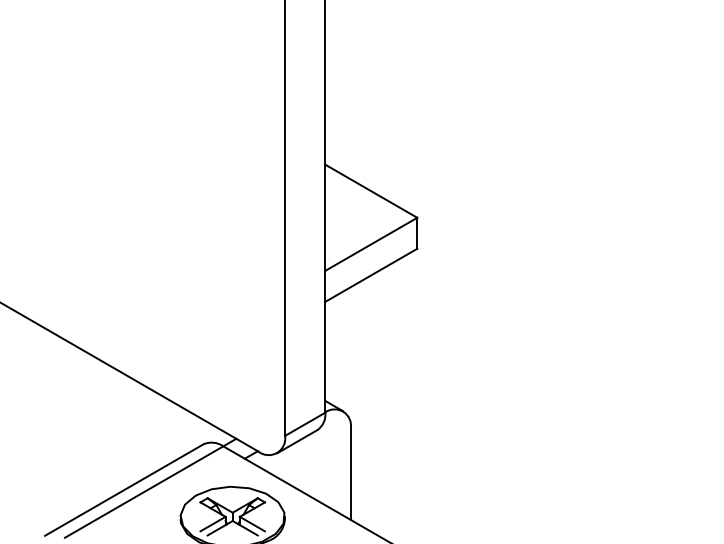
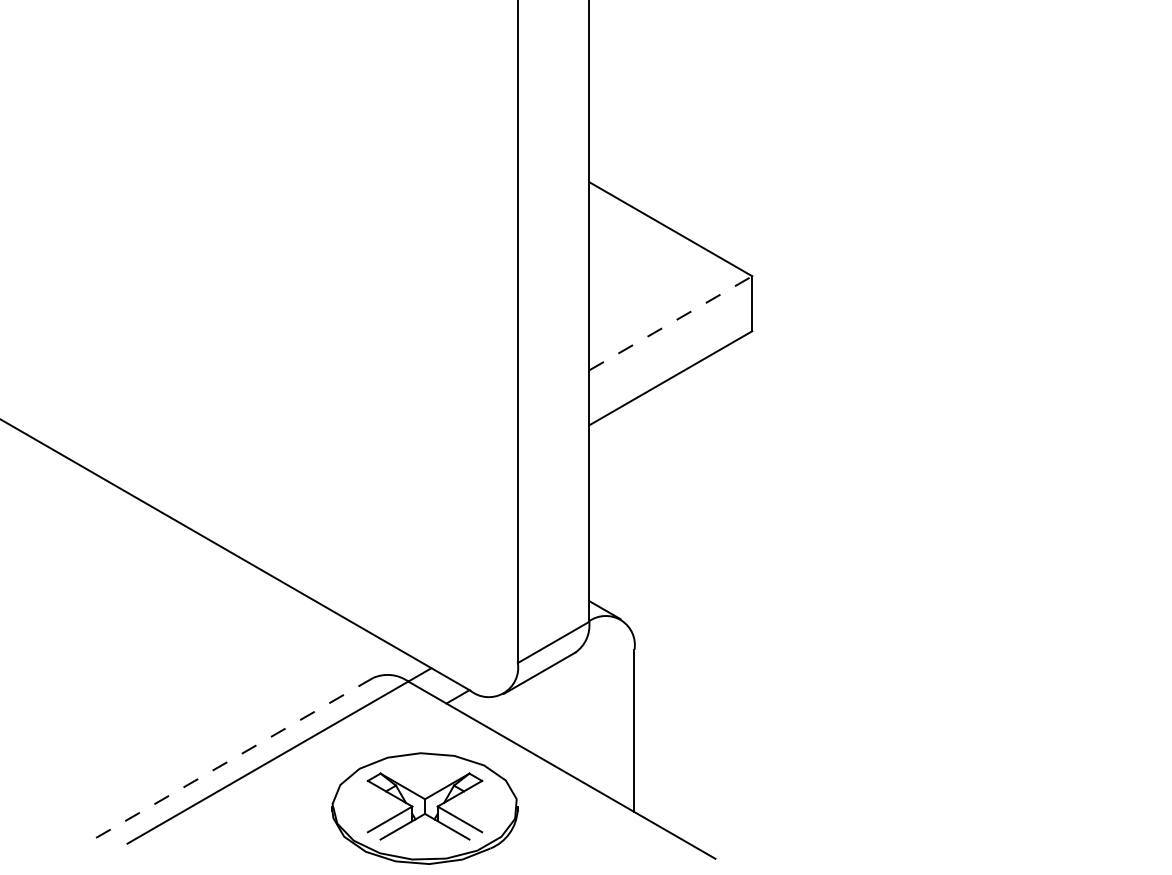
line: (371, 244) -> (671, 323), solid -> dashed
line: (123, 490) -> (231, 759), solid -> dashed

